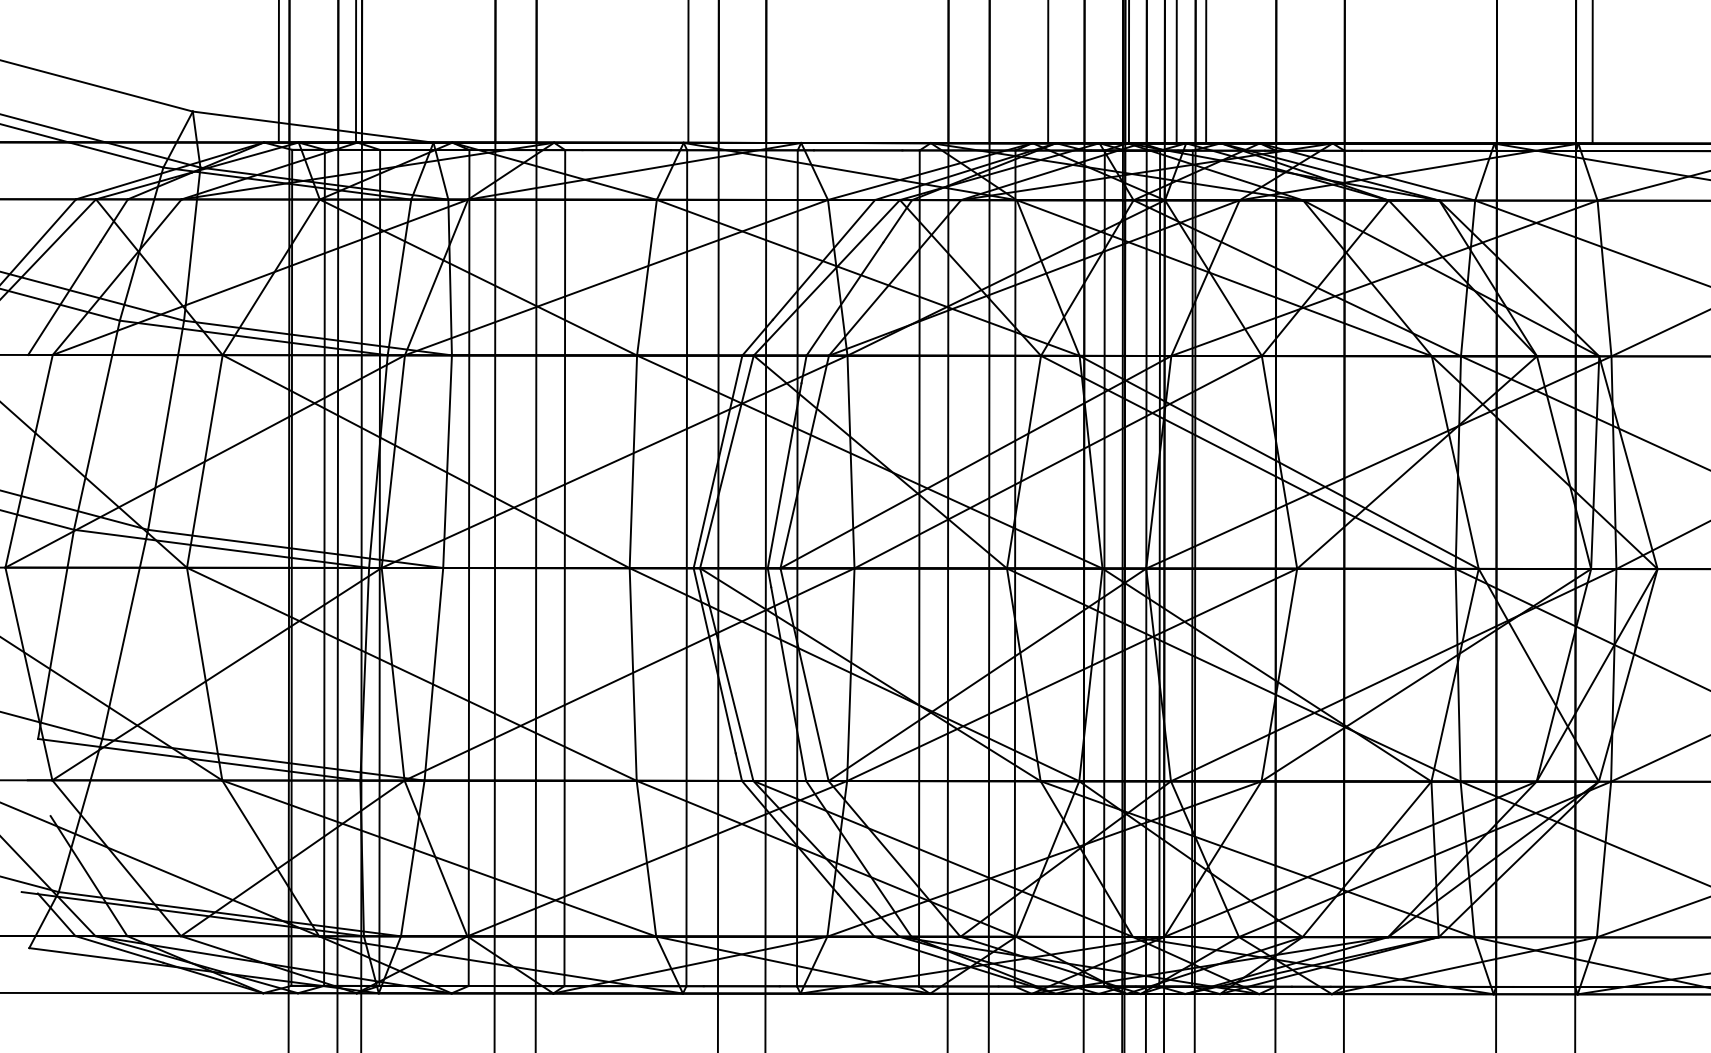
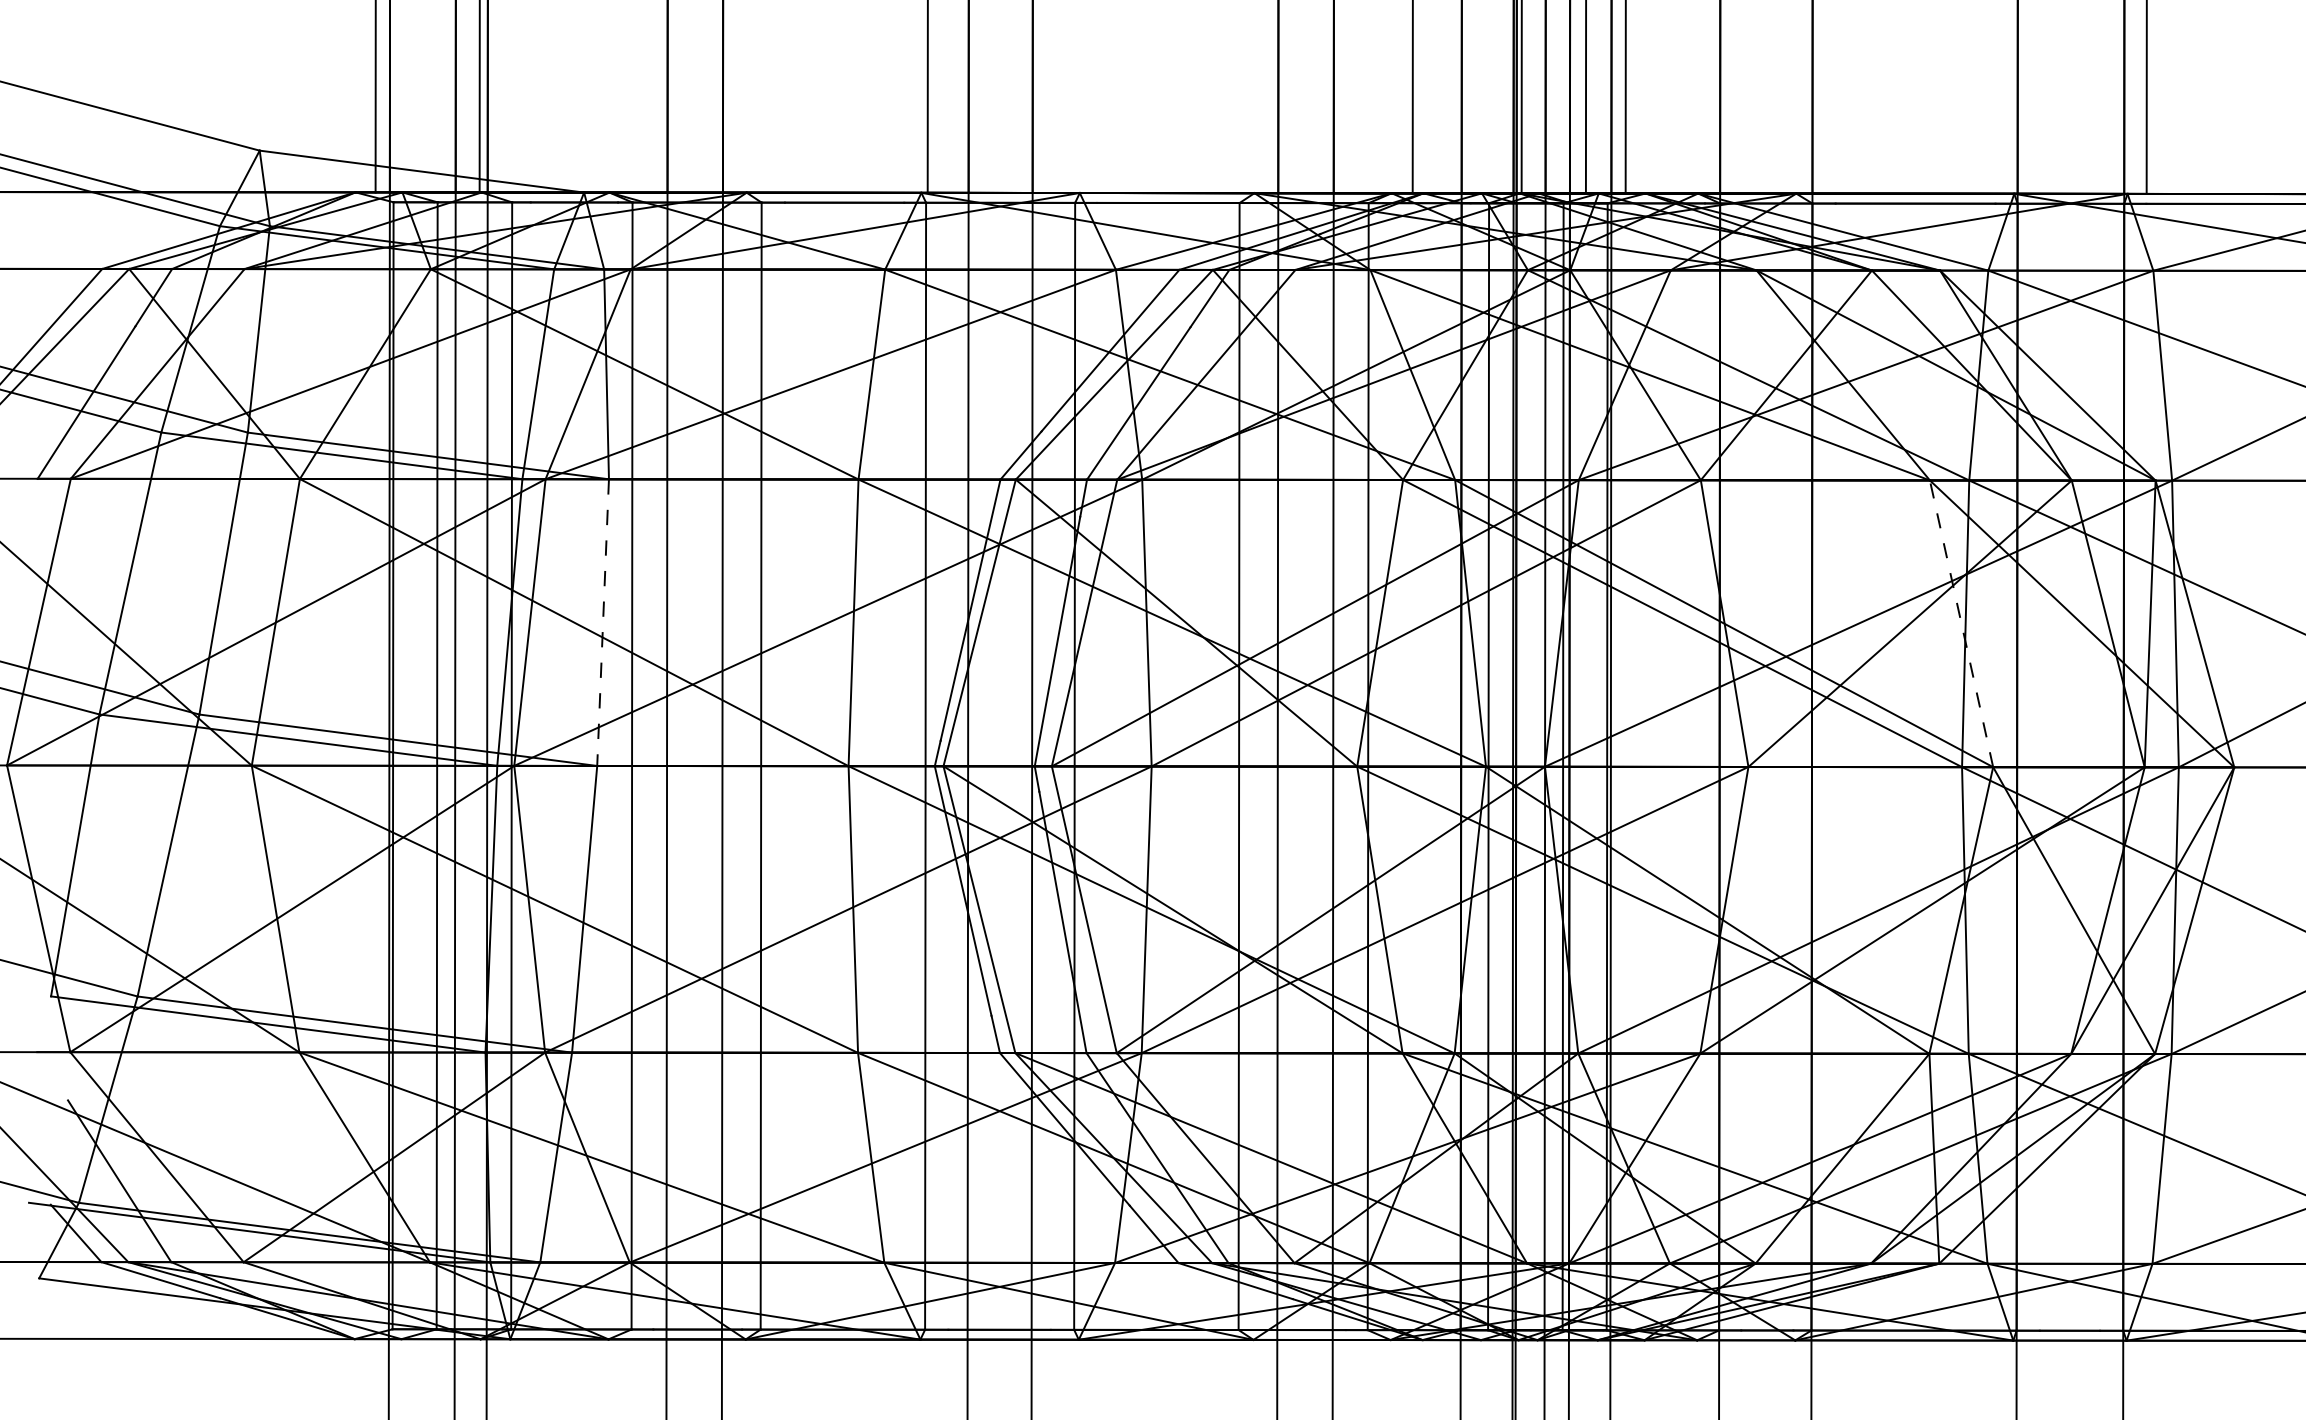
line: (447, 462) -> (603, 623), solid -> dashed
line: (1455, 462) -> (1961, 623), solid -> dashed

